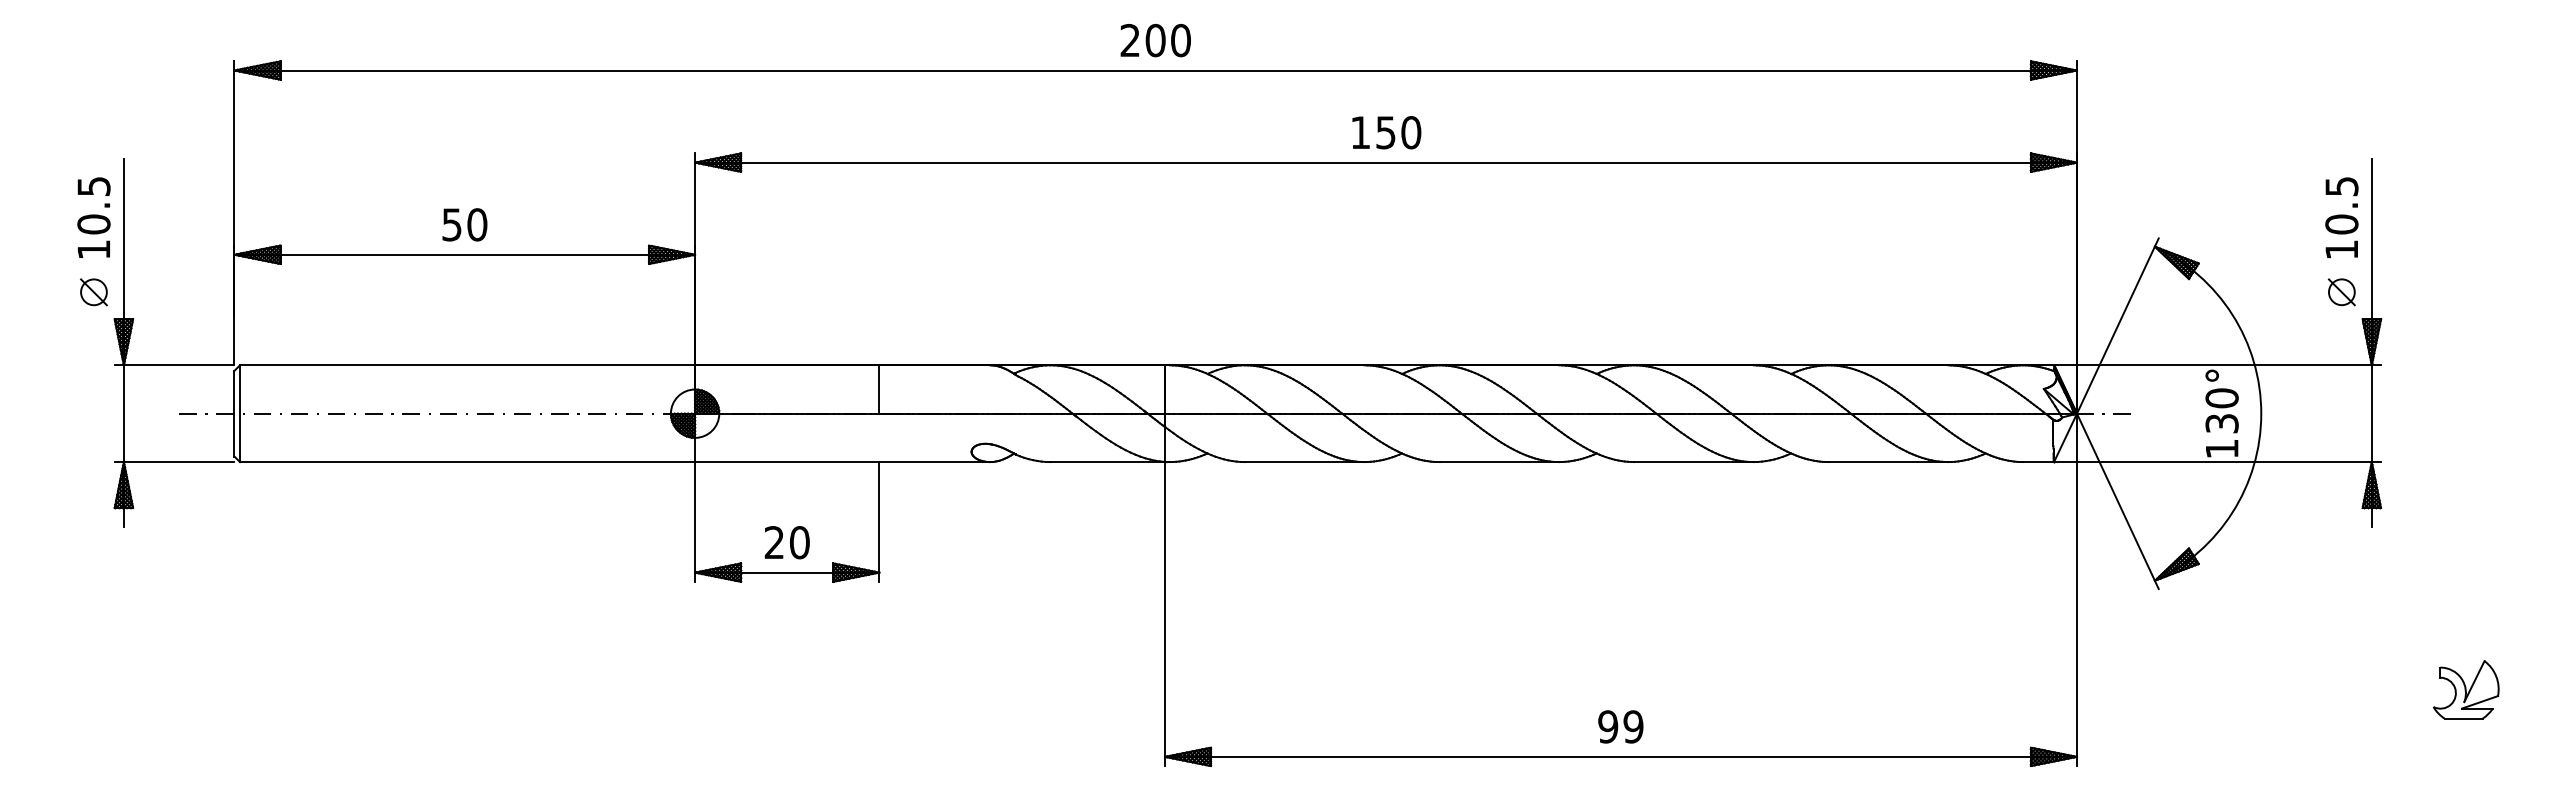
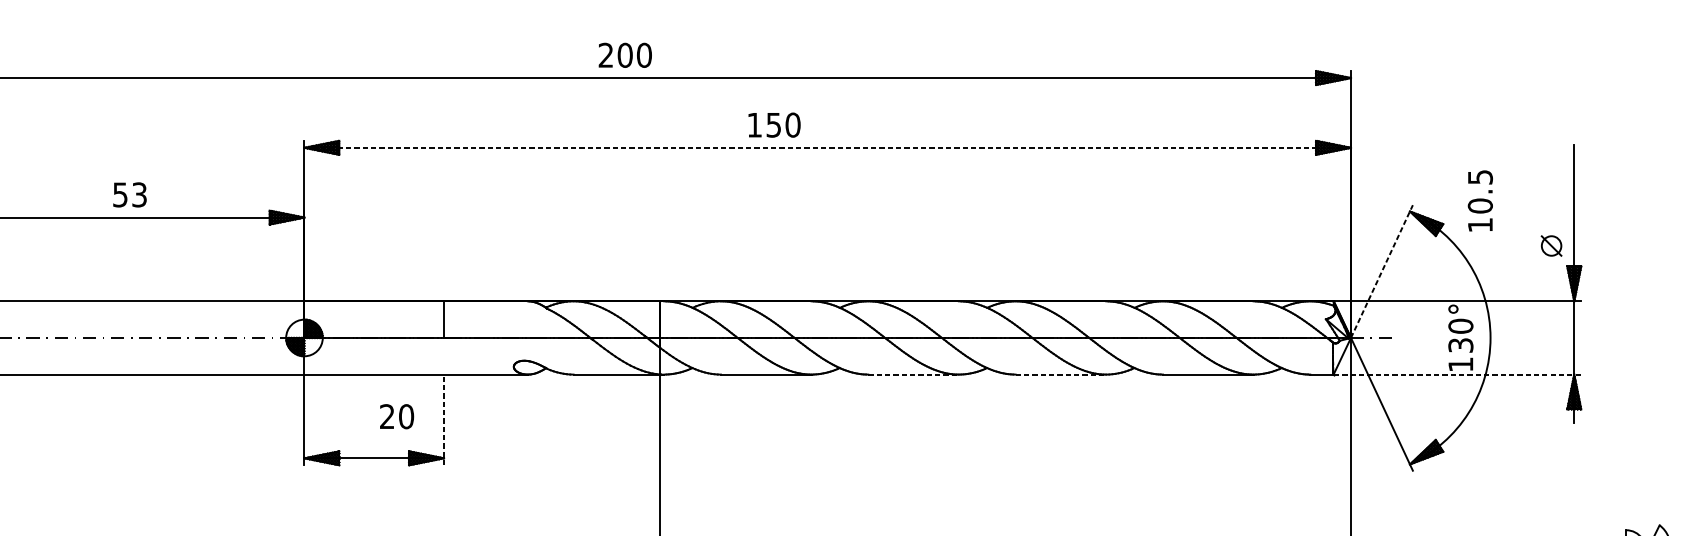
text: (1155, 40) -> (625, 55), moved
text: (1386, 132) -> (774, 125), moved
line: (1386, 162) -> (828, 147), solid -> dashed
text: (2341, 217) -> (1480, 200), moved
text: (477, 224) -> (139, 194), 50 -> 53
line: (2117, 326) -> (1381, 271), solid -> dashed
line: (1499, 462) -> (913, 374), solid -> dashed
line: (1693, 462) -> (1060, 374), solid -> dashed
line: (2218, 462) -> (1458, 374), solid -> dashed
line: (879, 521) -> (444, 419), solid -> dashed
text: (786, 542) -> (396, 416), moved

